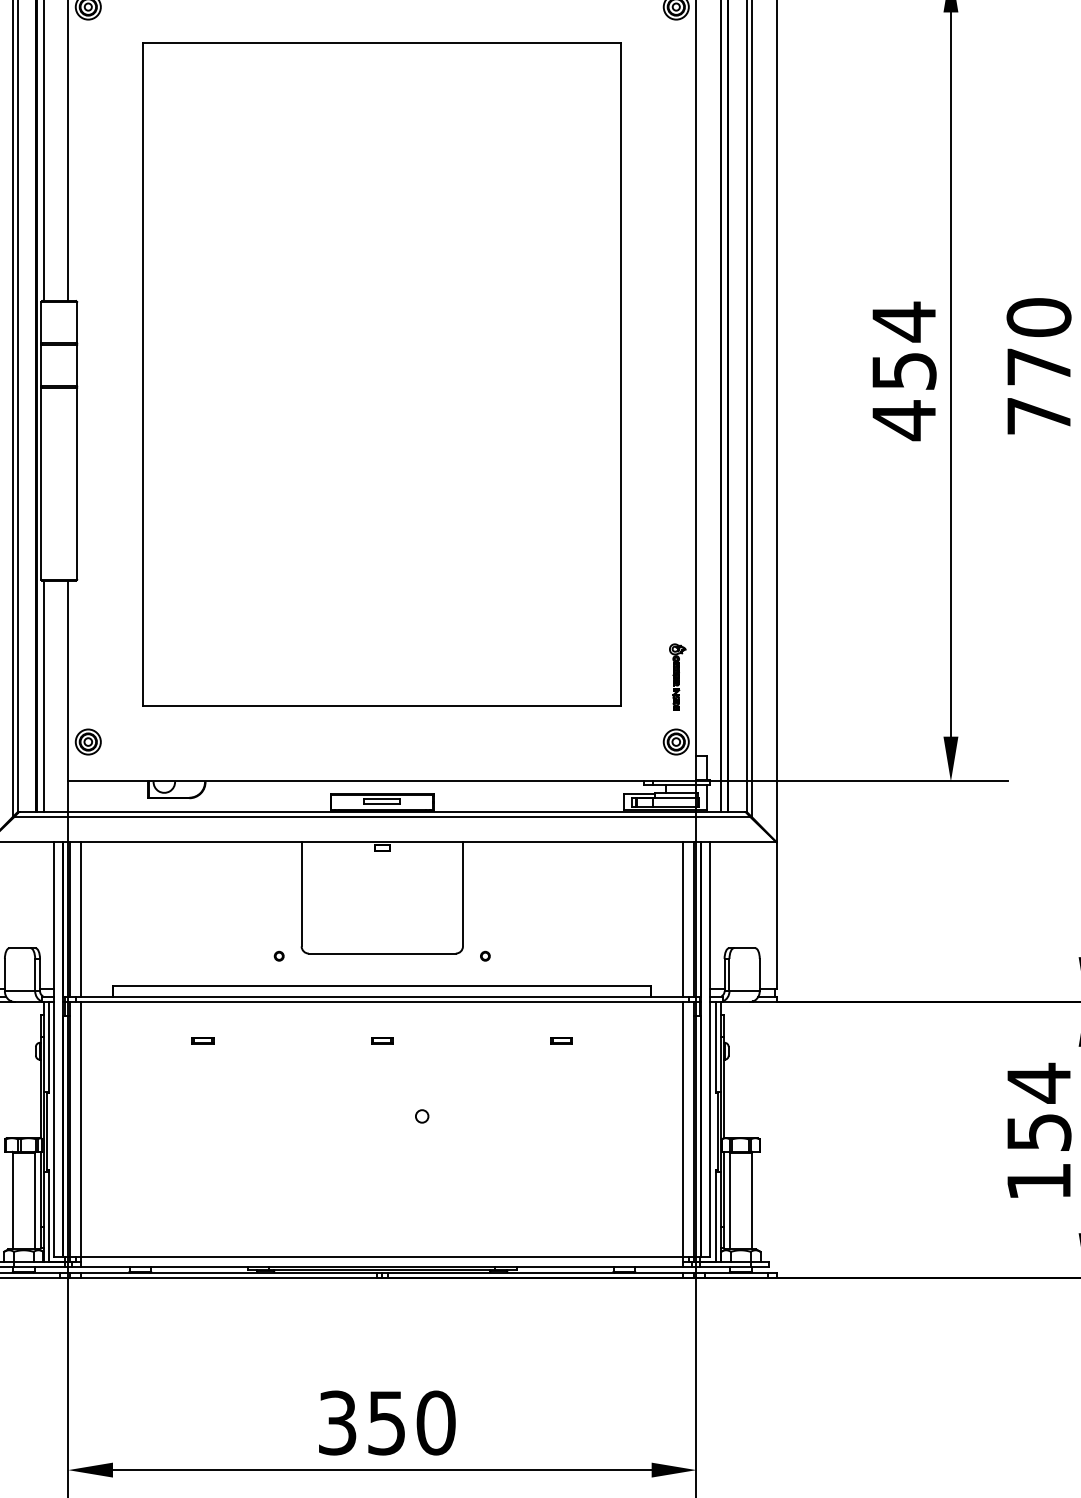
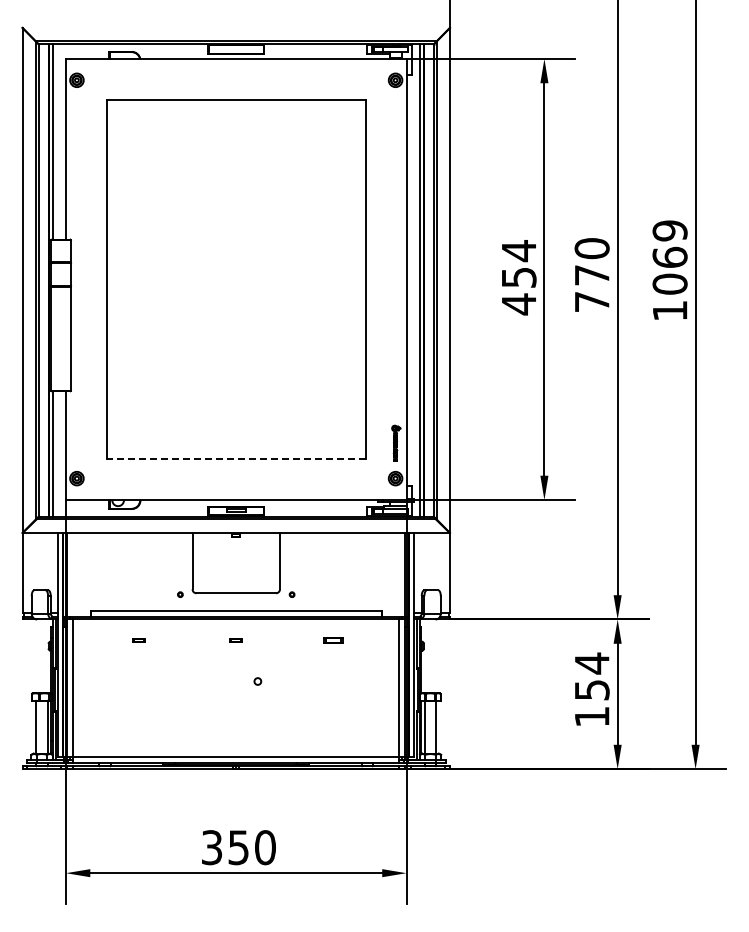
line: (380, 706) -> (235, 459), solid -> dashed
line: (81, 918) -> (73, 574), removed
line: (683, 918) -> (399, 574), removed
part: (561, 1040) -> (333, 640), size x1.6

